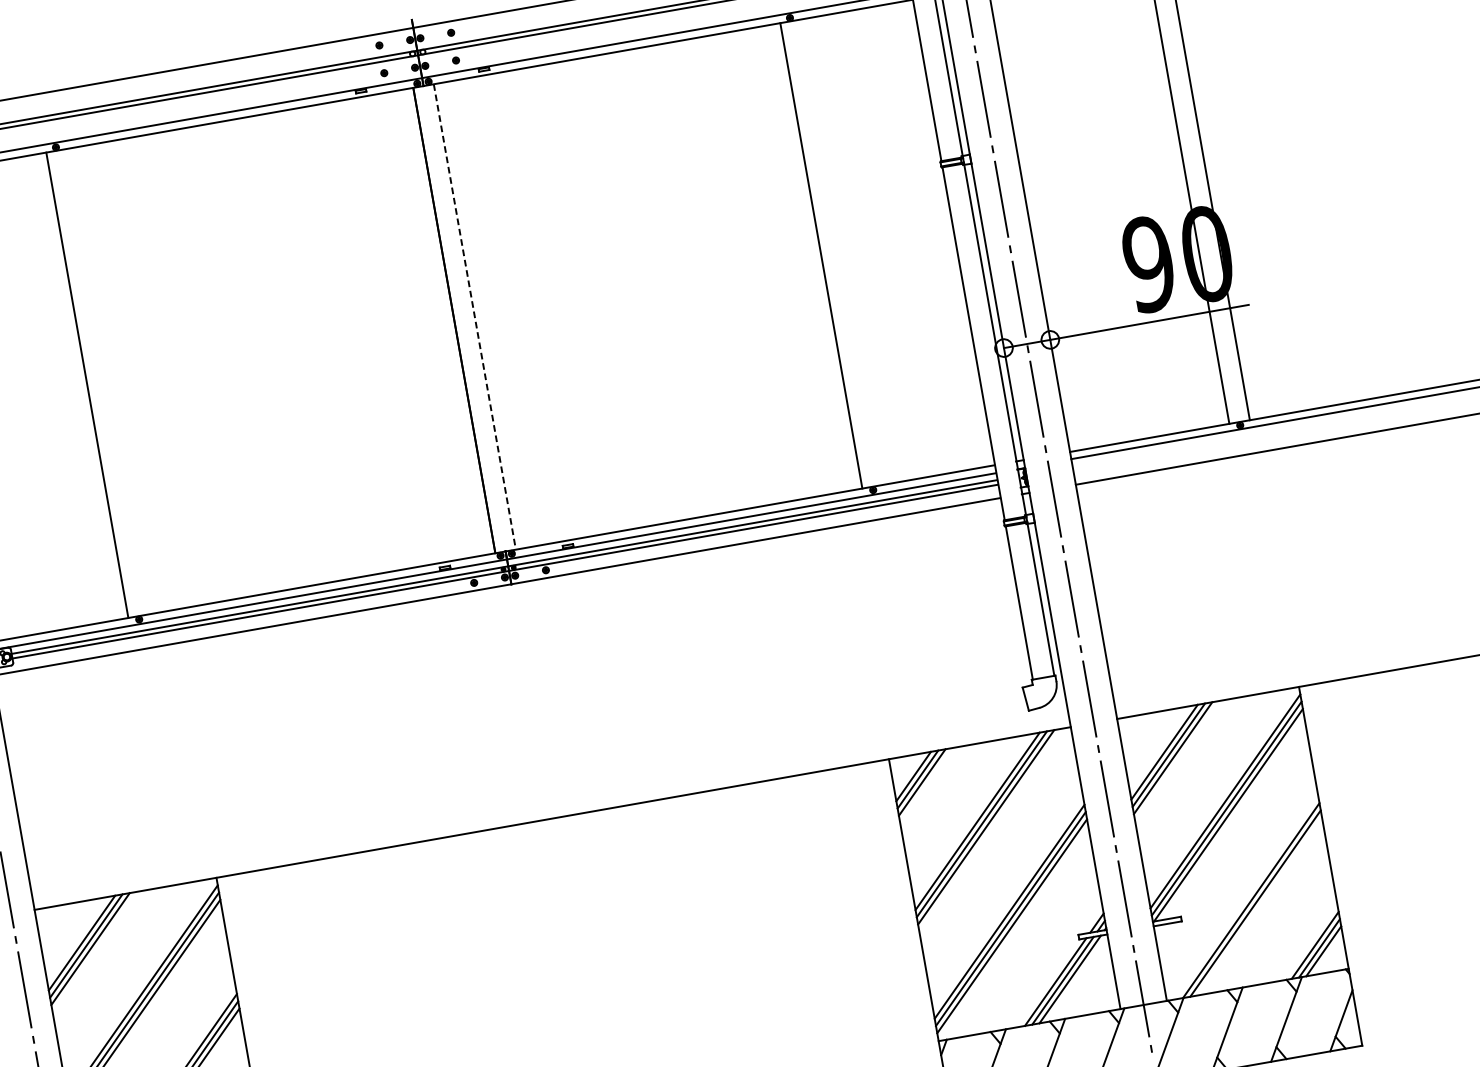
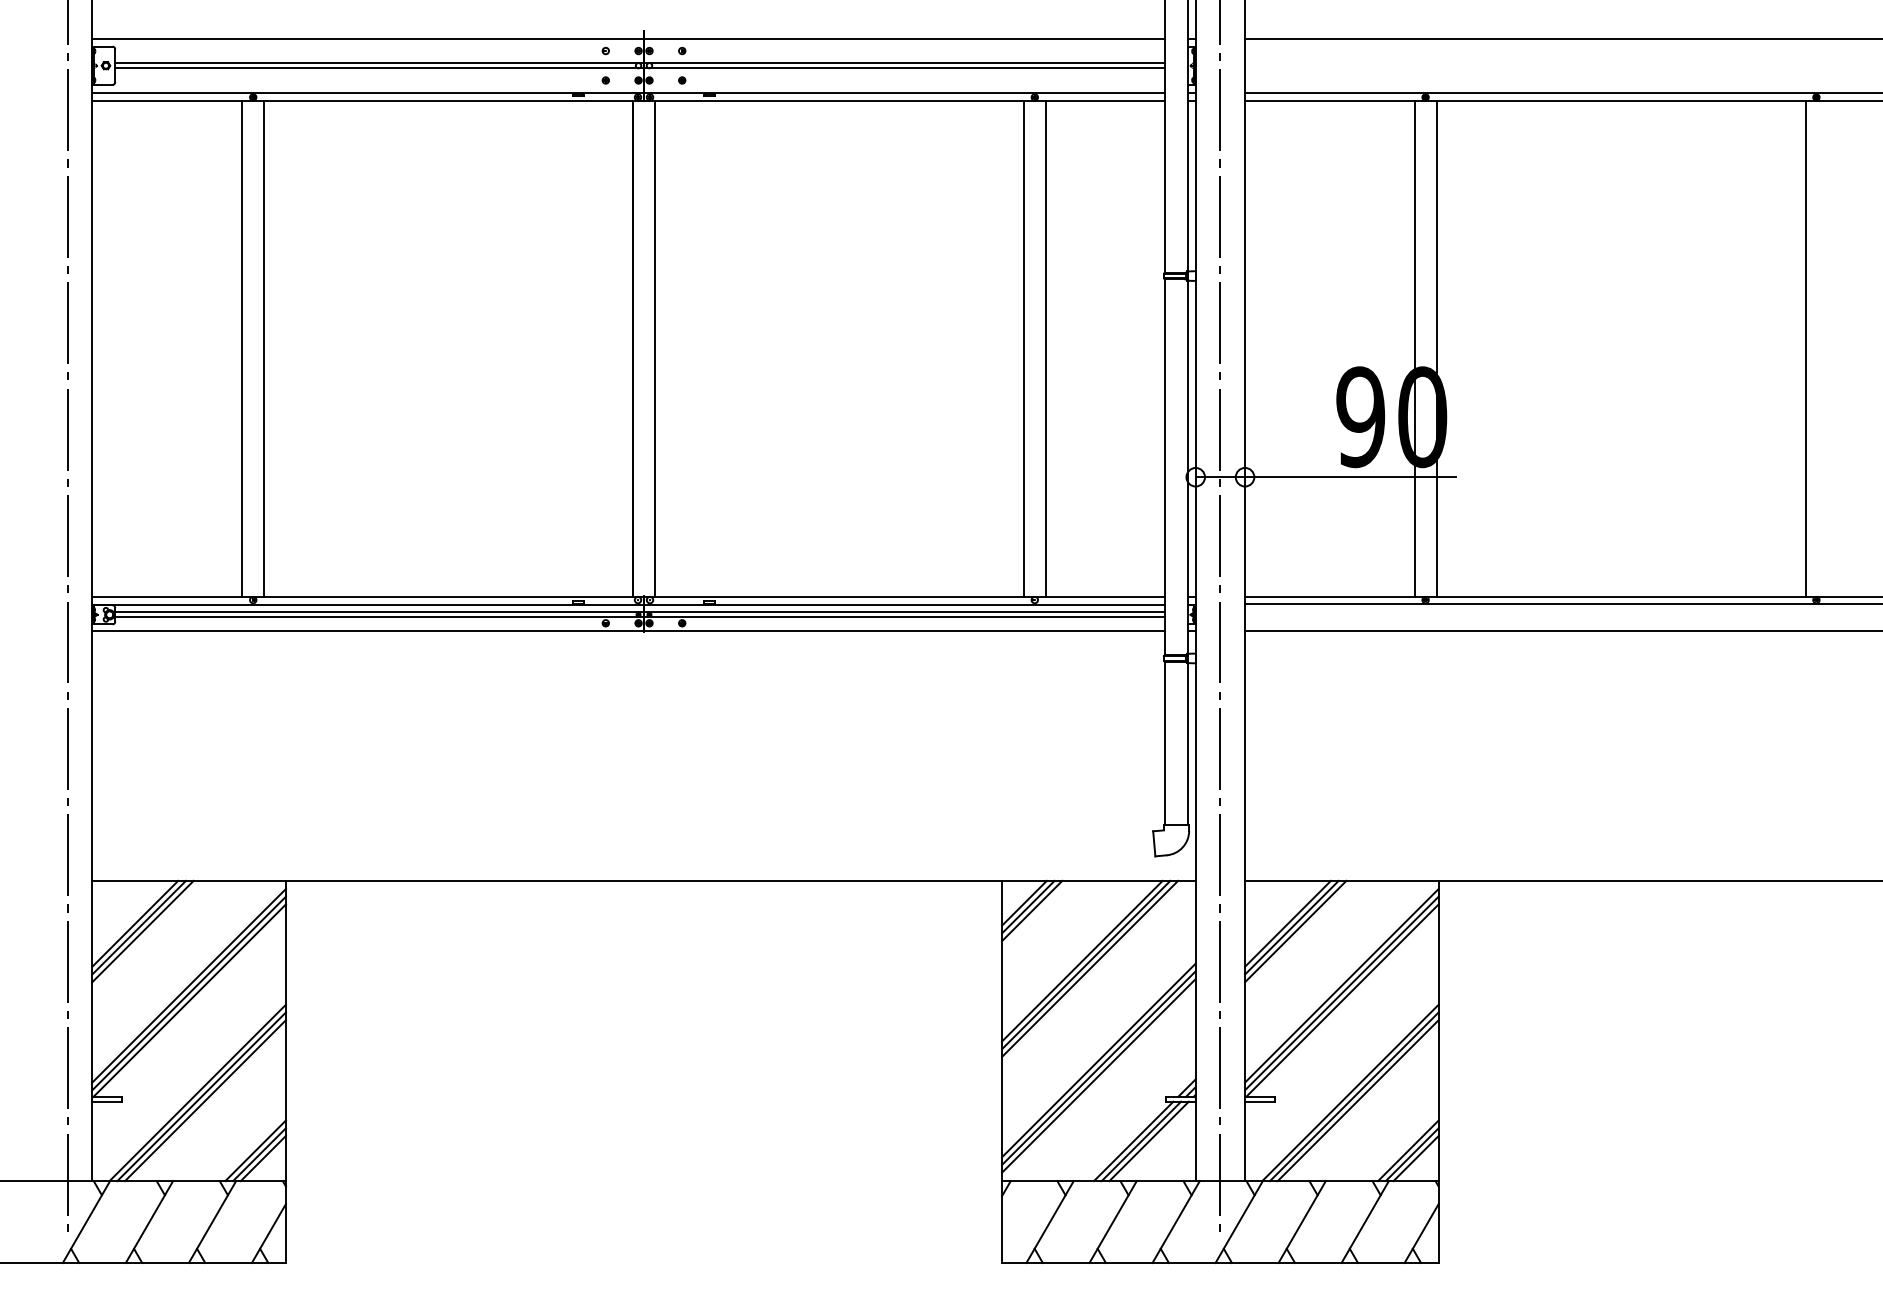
line: (841, 252) -> (1045, 348), added
line: (474, 316) -> (654, 348), dashed -> solid
line: (108, 381) -> (264, 348), added
line: (1259, 906) -> (1357, 1100), added

